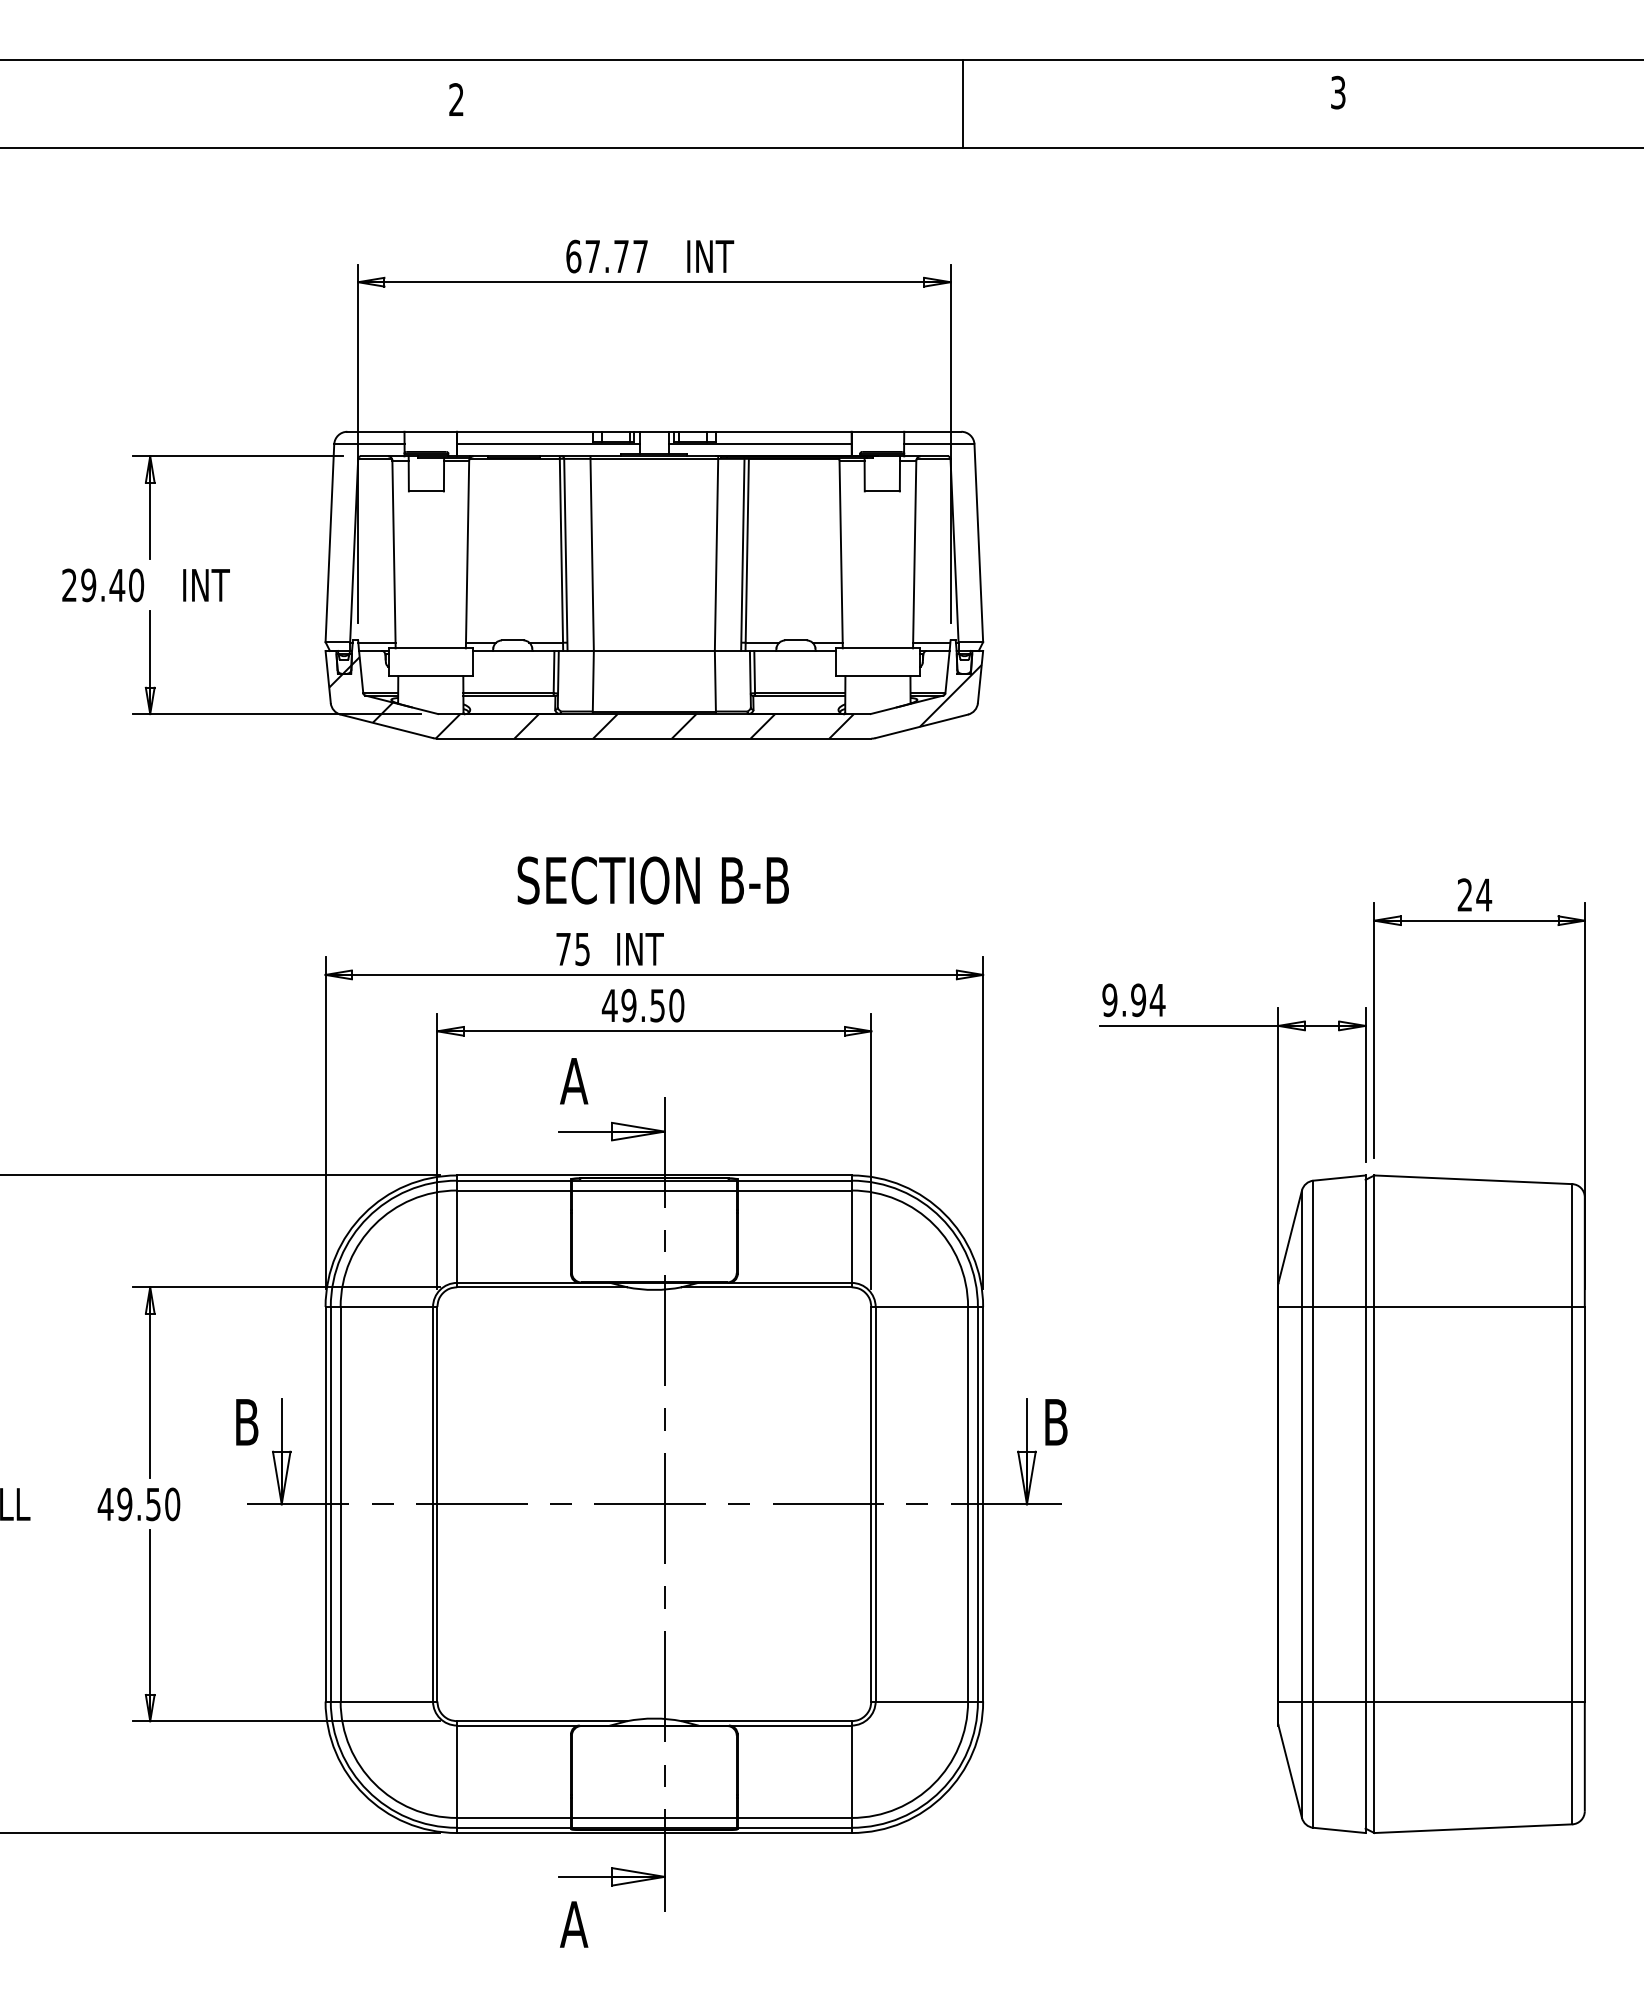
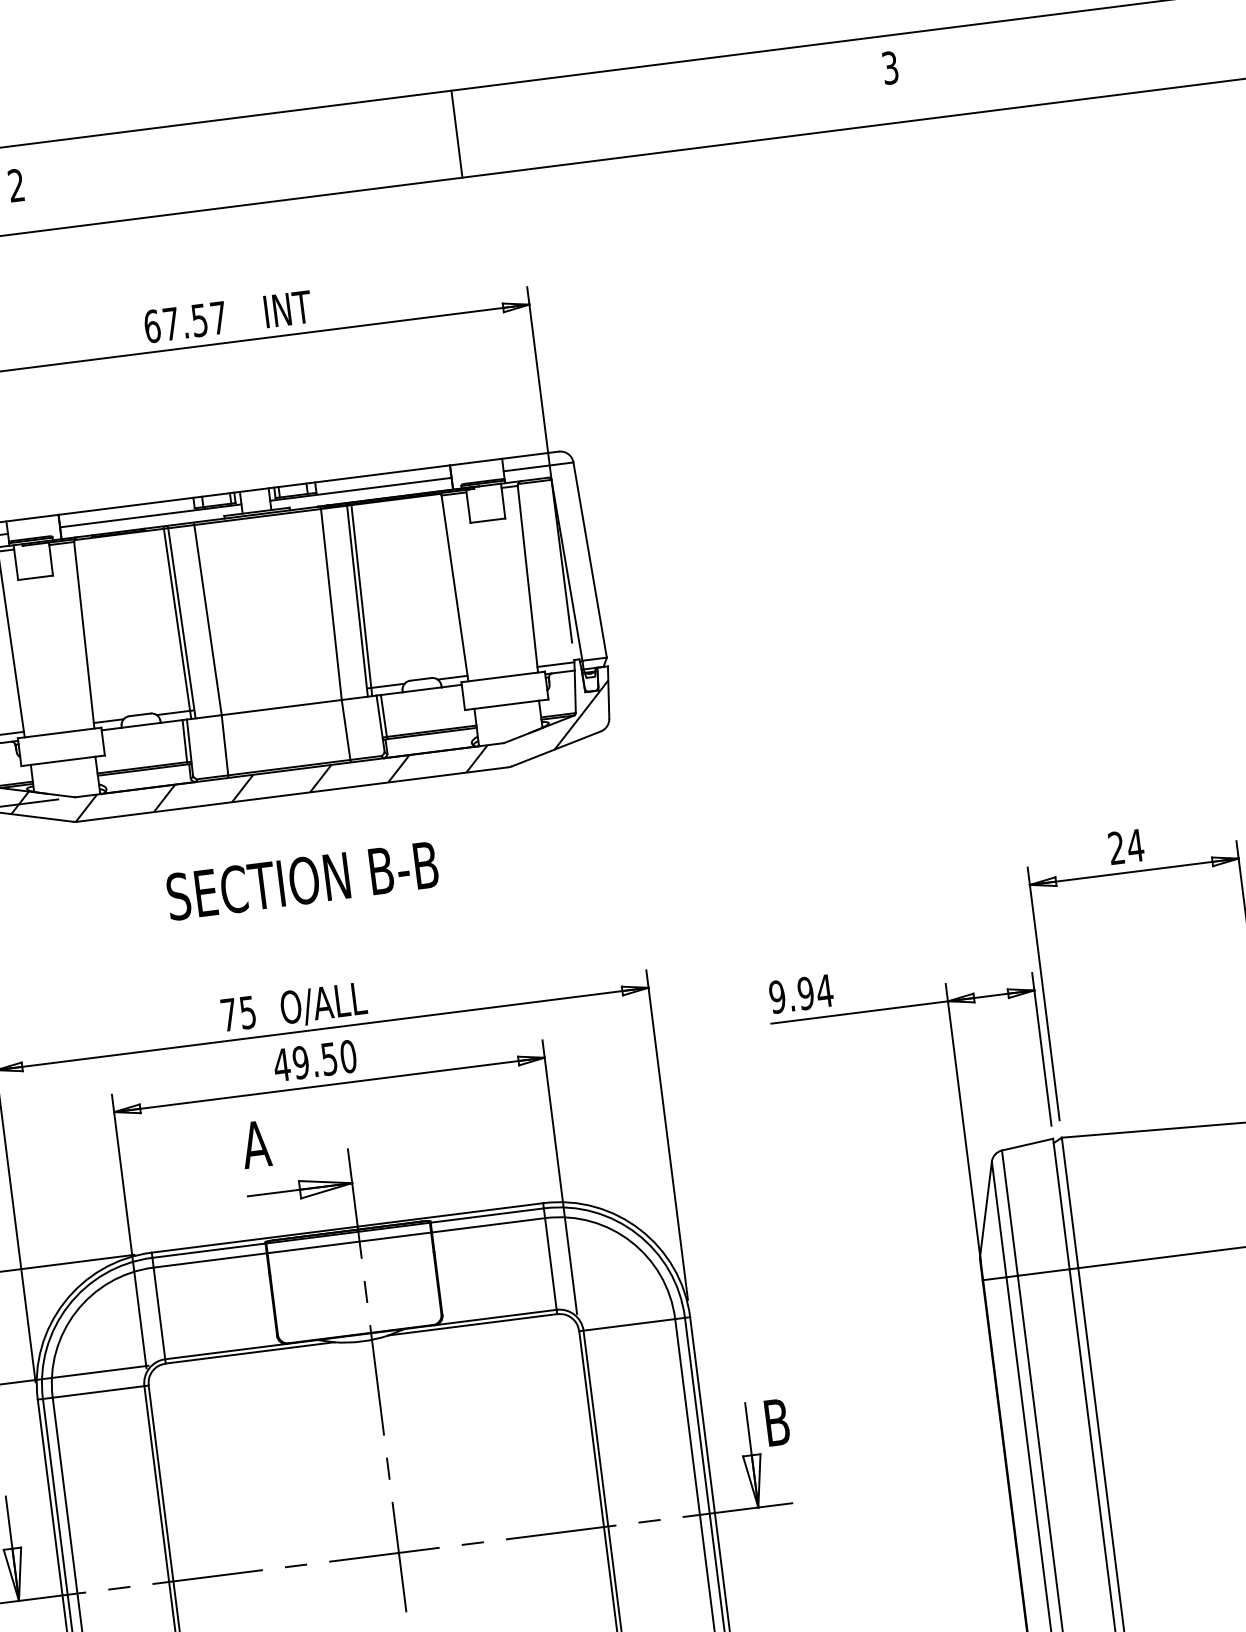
line: (963, 103) -> (457, 133), moved
text: (621, 256) -> (199, 320), 67.77 -> 67.57
text: (652, 880) -> (301, 880), moved
text: (658, 950) -> (323, 1004), INT -> O/ALL

